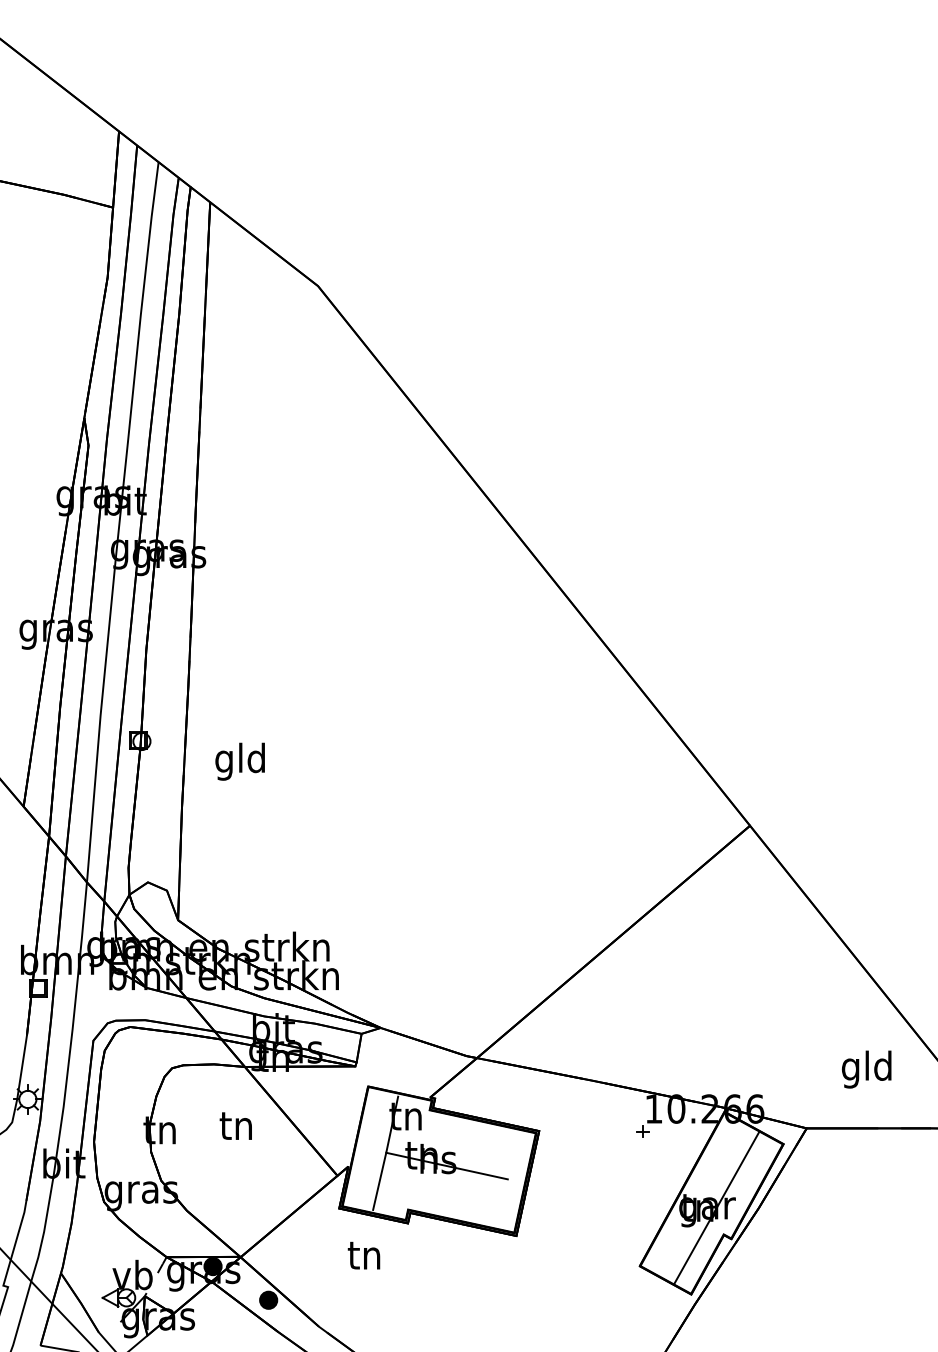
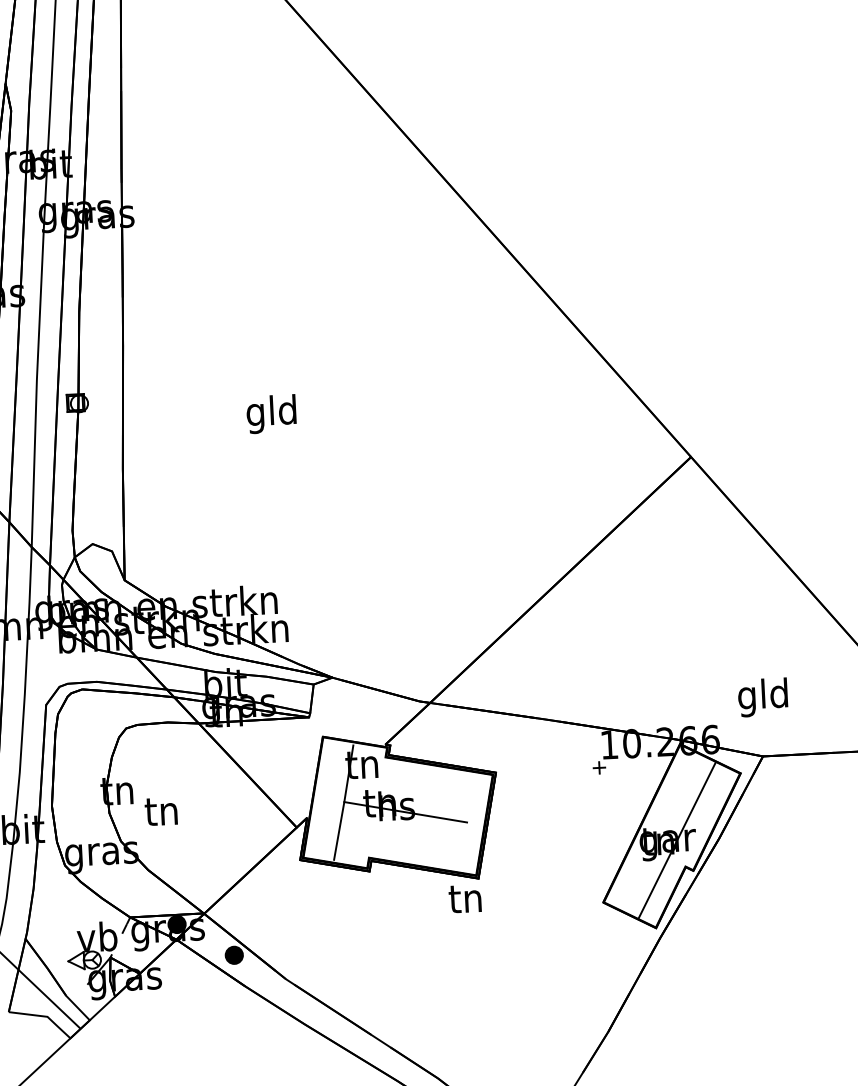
text: (239, 761) -> (270, 414), moved
text: (866, 1069) -> (762, 697), moved
text: (235, 1125) -> (160, 811), moved
text: (363, 1255) -> (464, 898), moved

